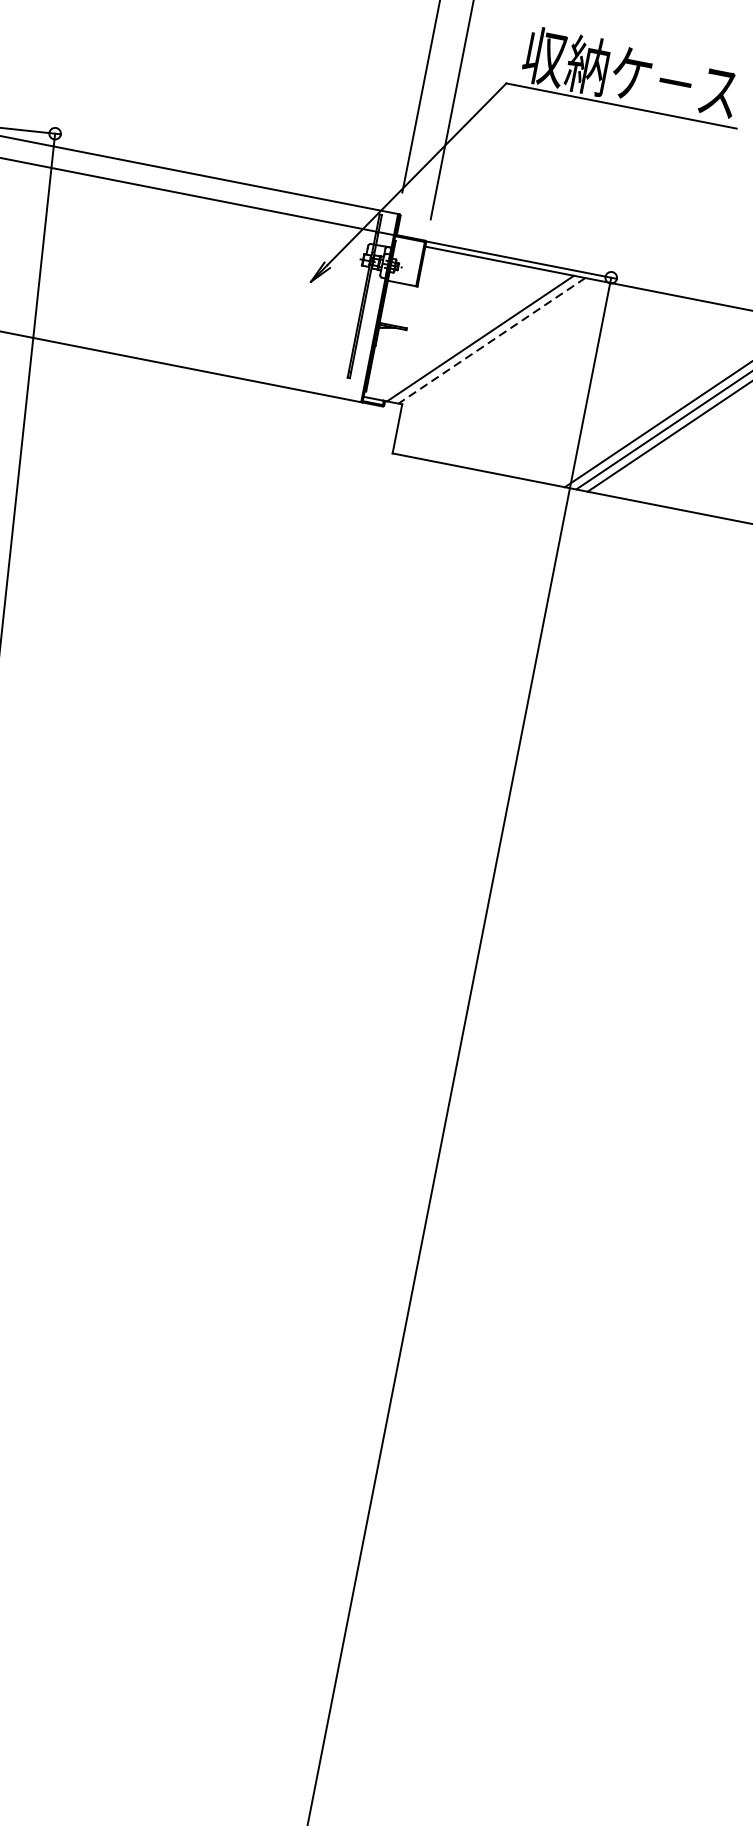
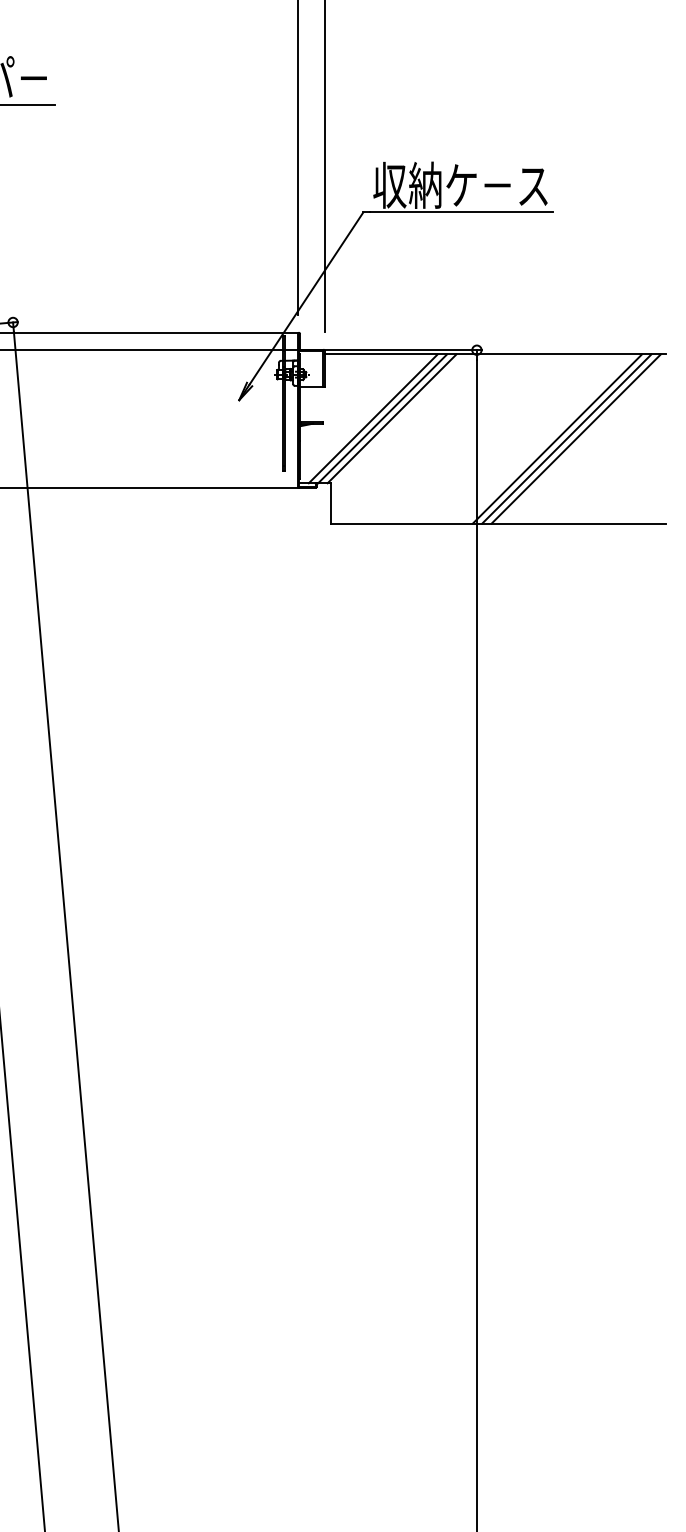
line: (468, 335) -> (372, 418), added
line: (491, 341) -> (391, 419), dashed -> solid

